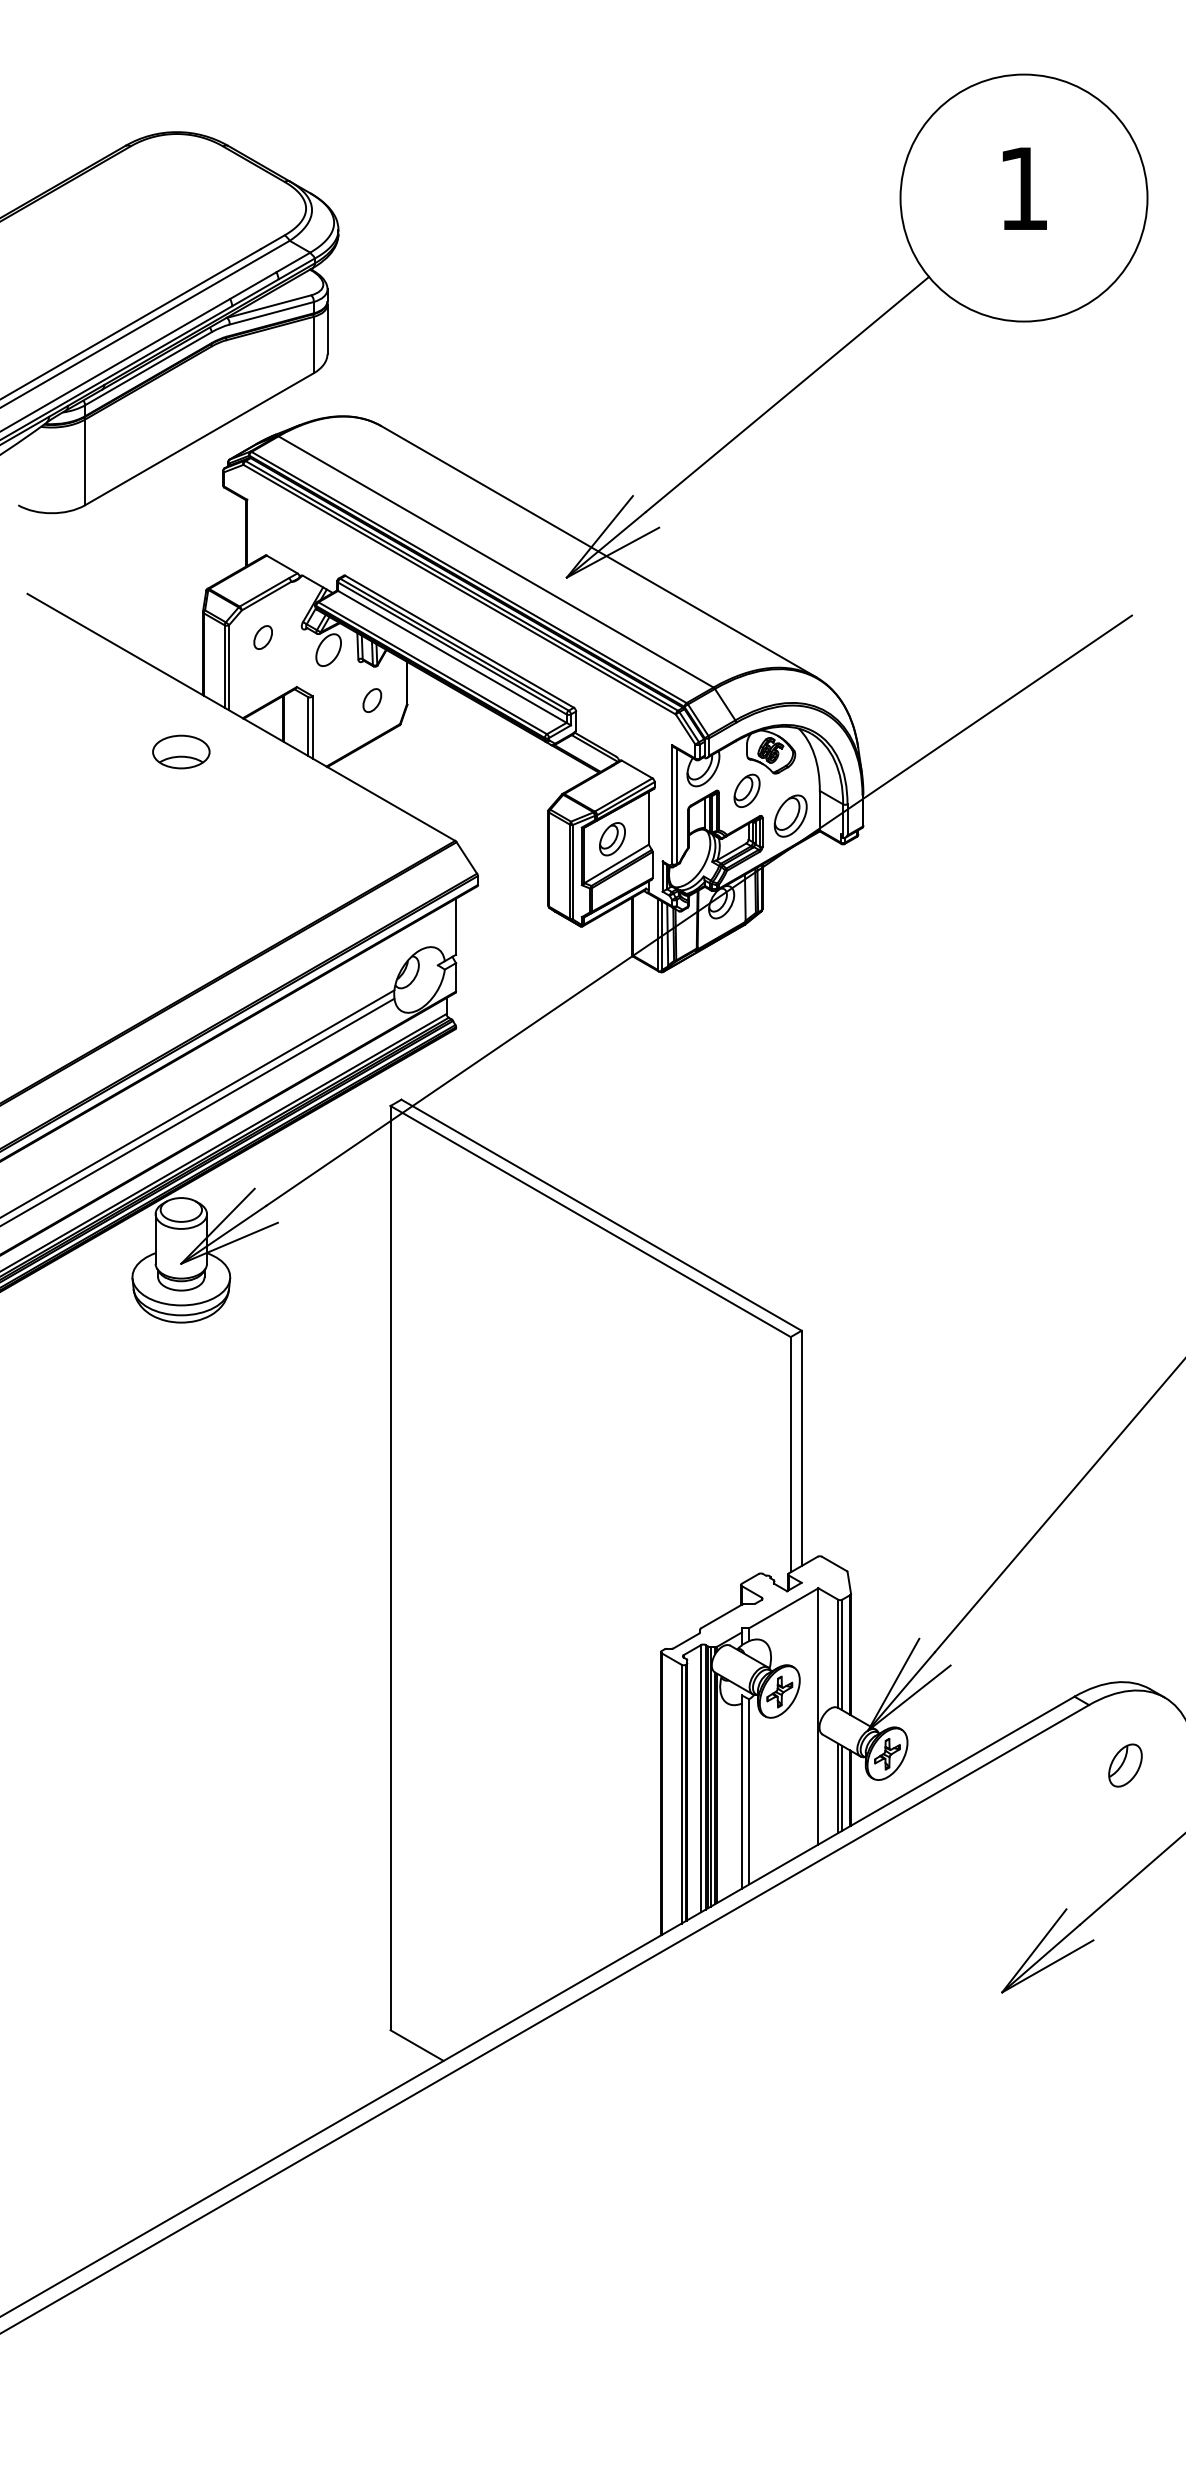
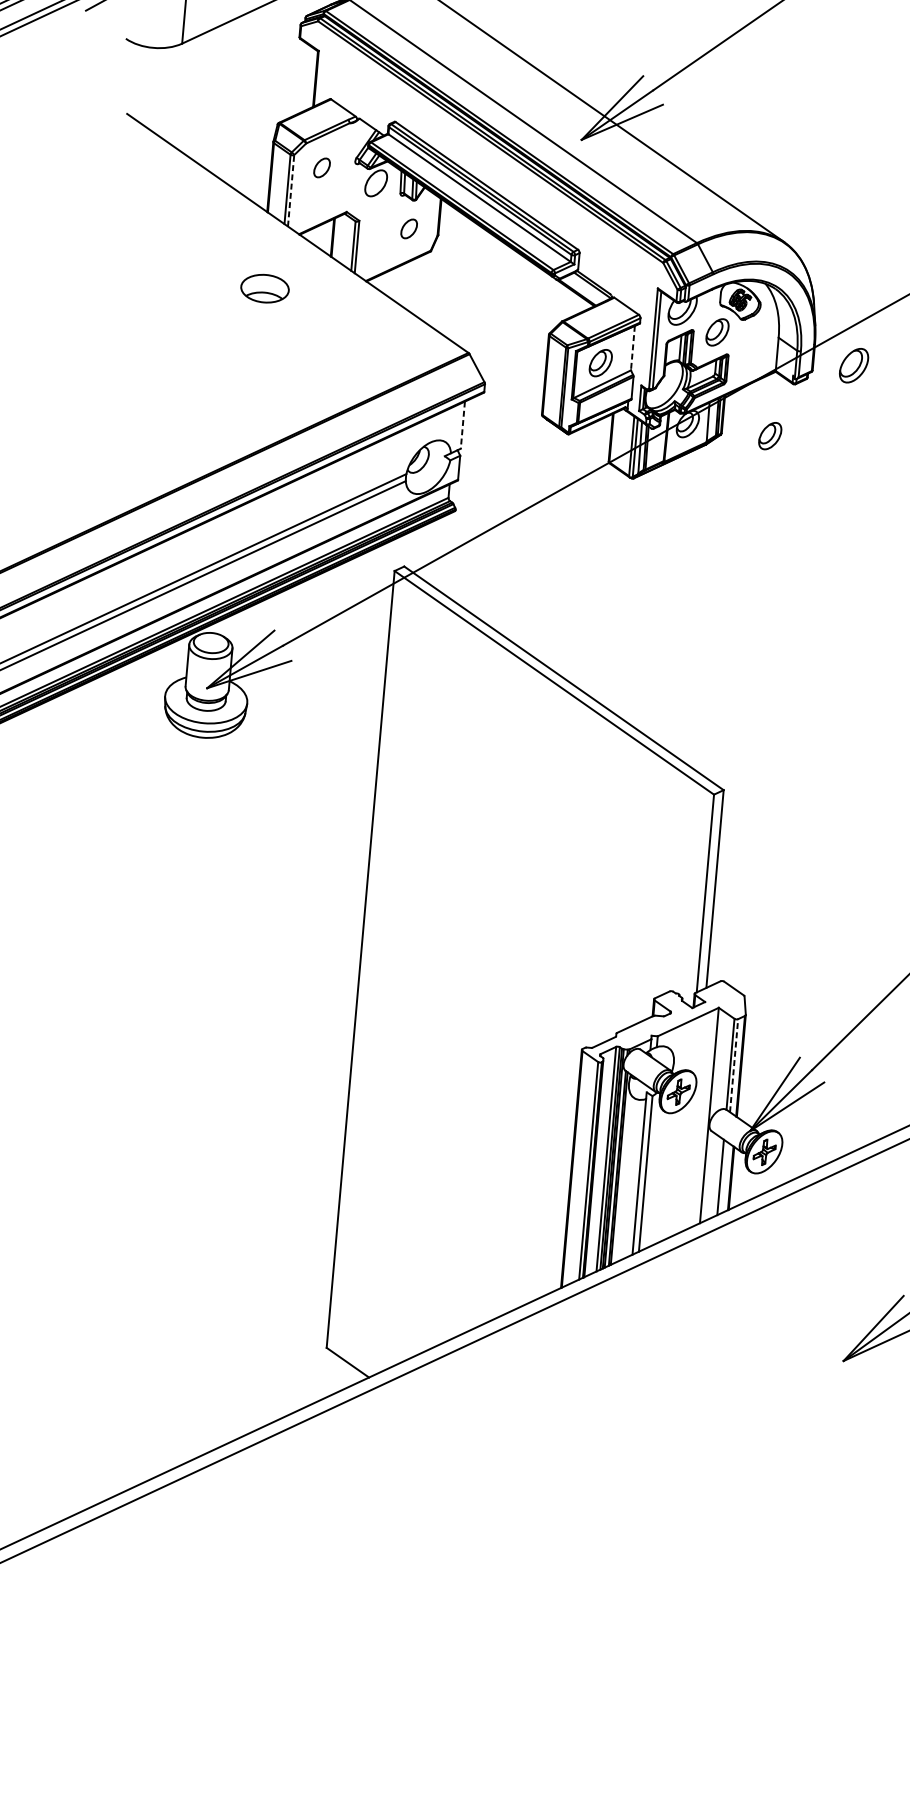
line: (229, 667) -> (291, 190), solid -> dashed
part: (181, 751) -> (265, 288), moved
part: (790, 815) -> (853, 365), moved
line: (648, 818) -> (632, 348), solid -> dashed
part: (819, 907) -> (769, 435), added
line: (456, 927) -> (463, 425), solid -> dashed
line: (842, 1654) -> (734, 1065), solid -> dashed
line: (842, 1788) -> (724, 1177), removed

